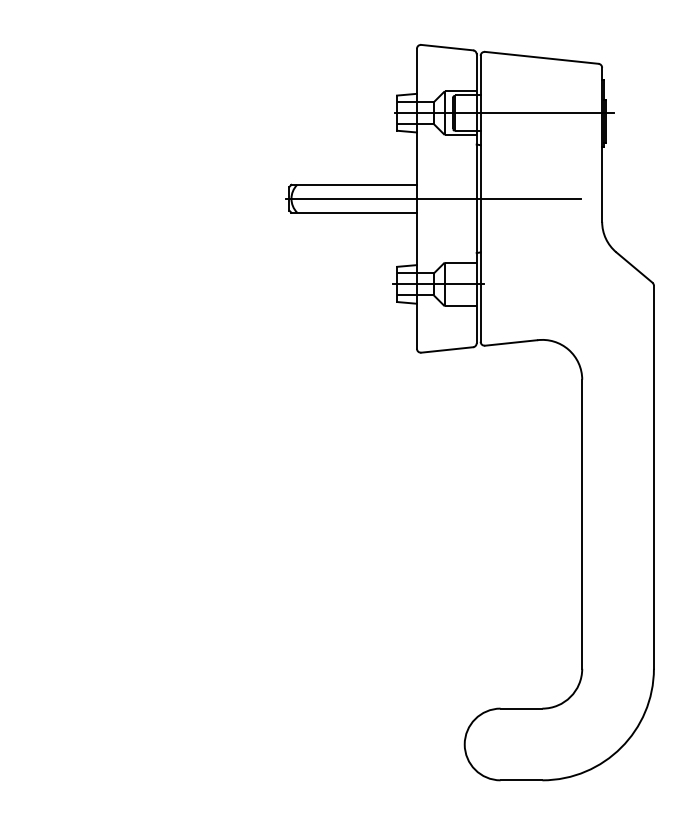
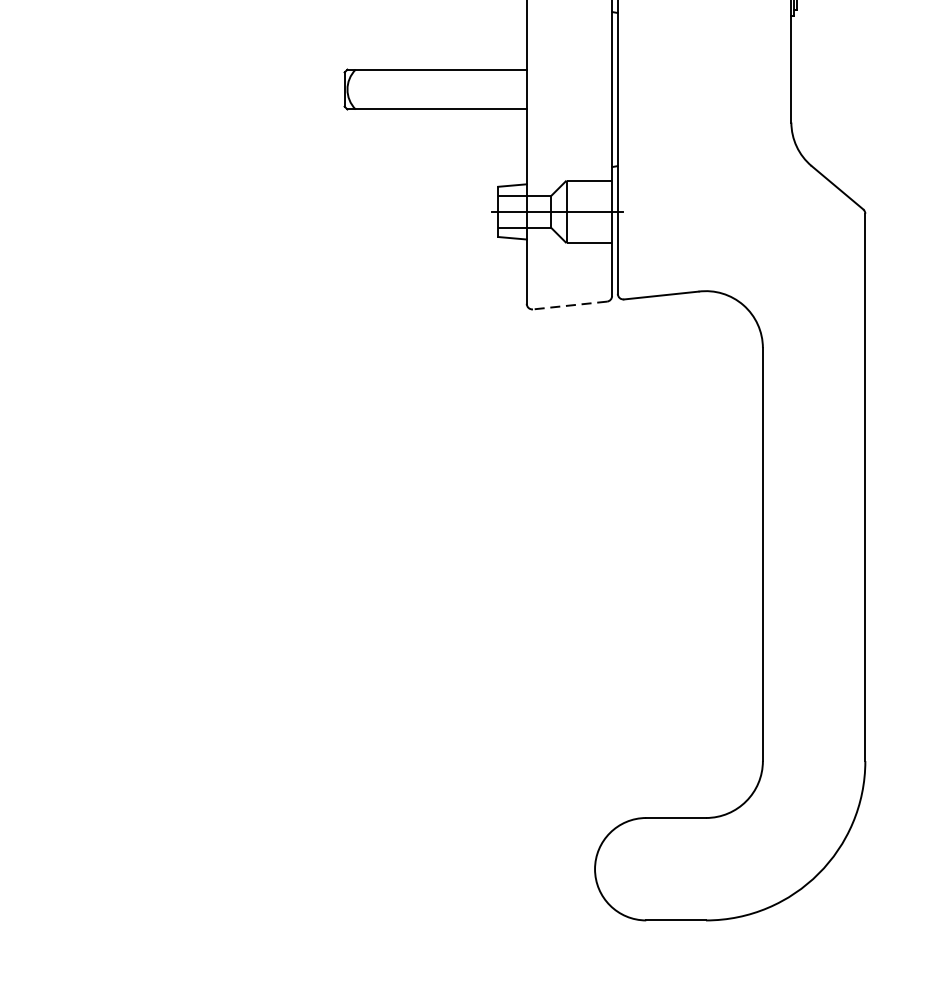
line: (432, 198) -> (548, 89), removed
line: (446, 350) -> (568, 306), solid -> dashed

